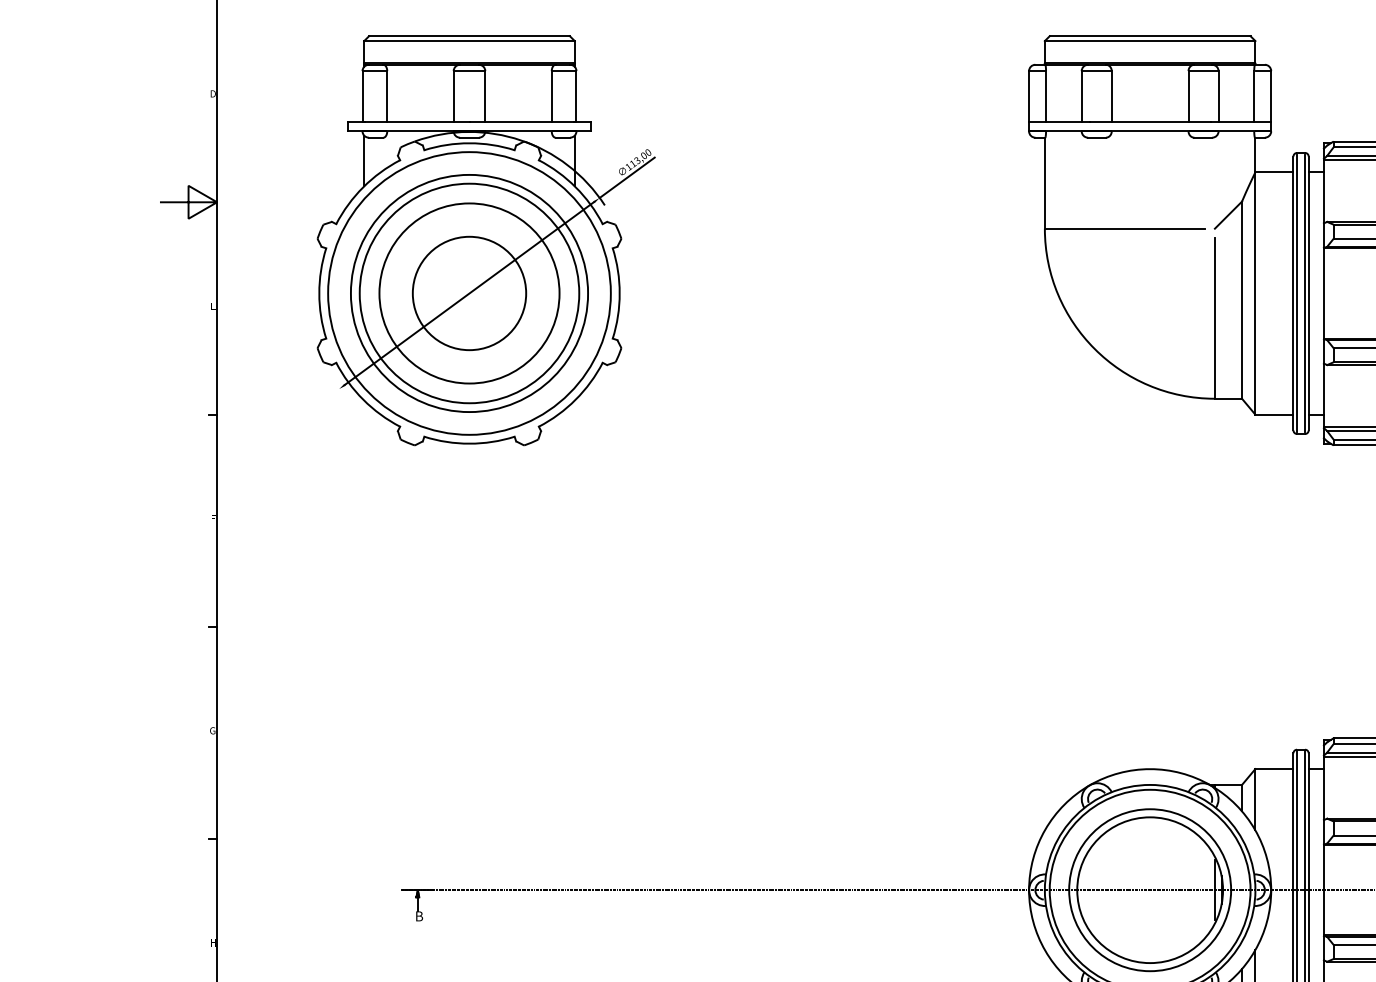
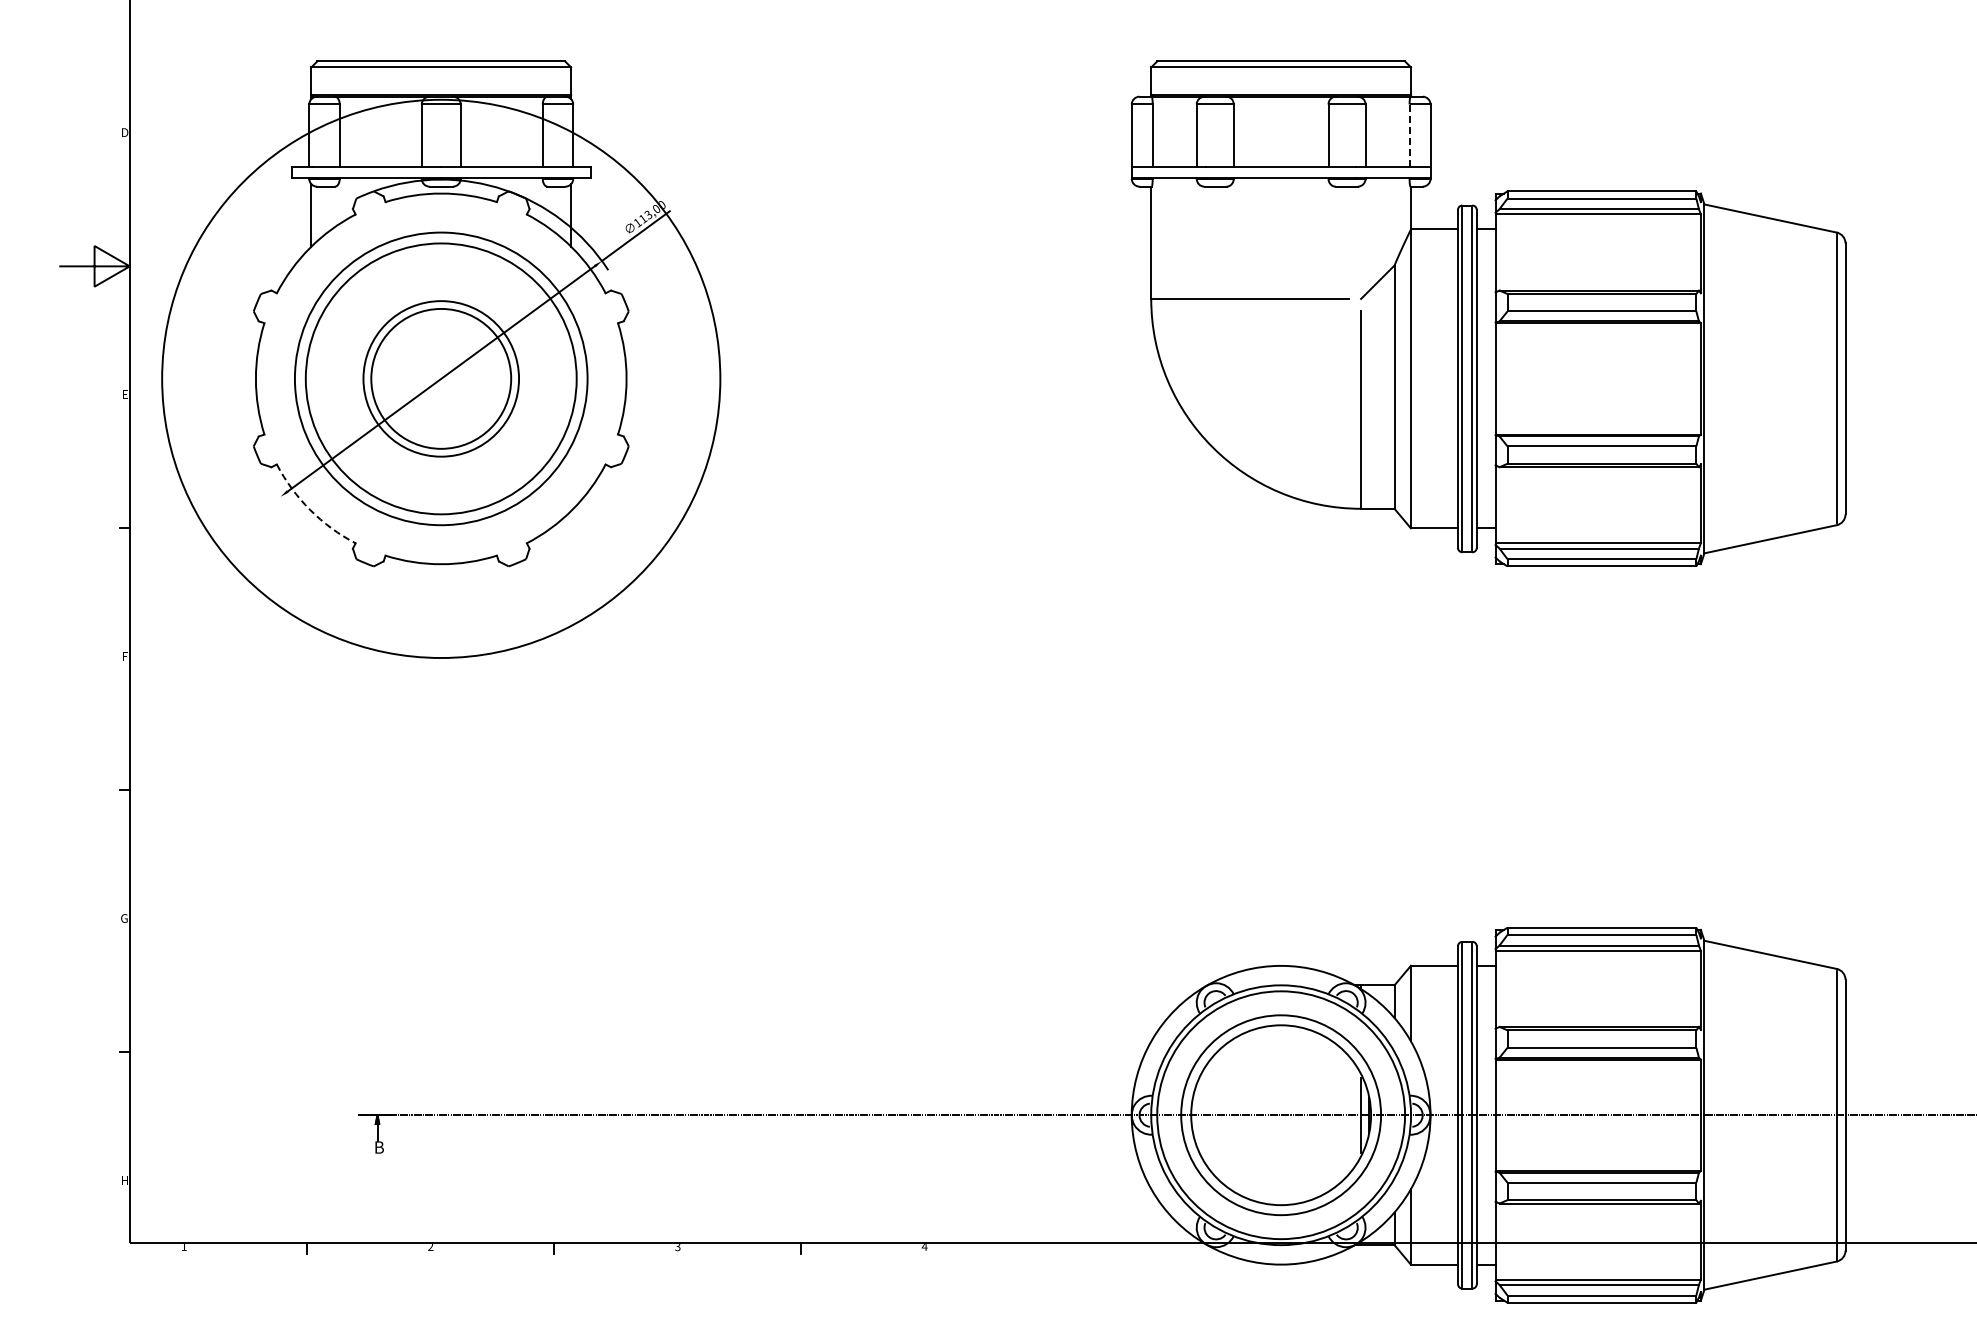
line: (1254, 96) -> (1409, 135), solid -> dashed
circle: (468, 293) -> (440, 378), size x1.6
circle: (469, 293) -> (441, 378), size x0.7
arc: (363, 399) -> (310, 509), solid -> dashed

